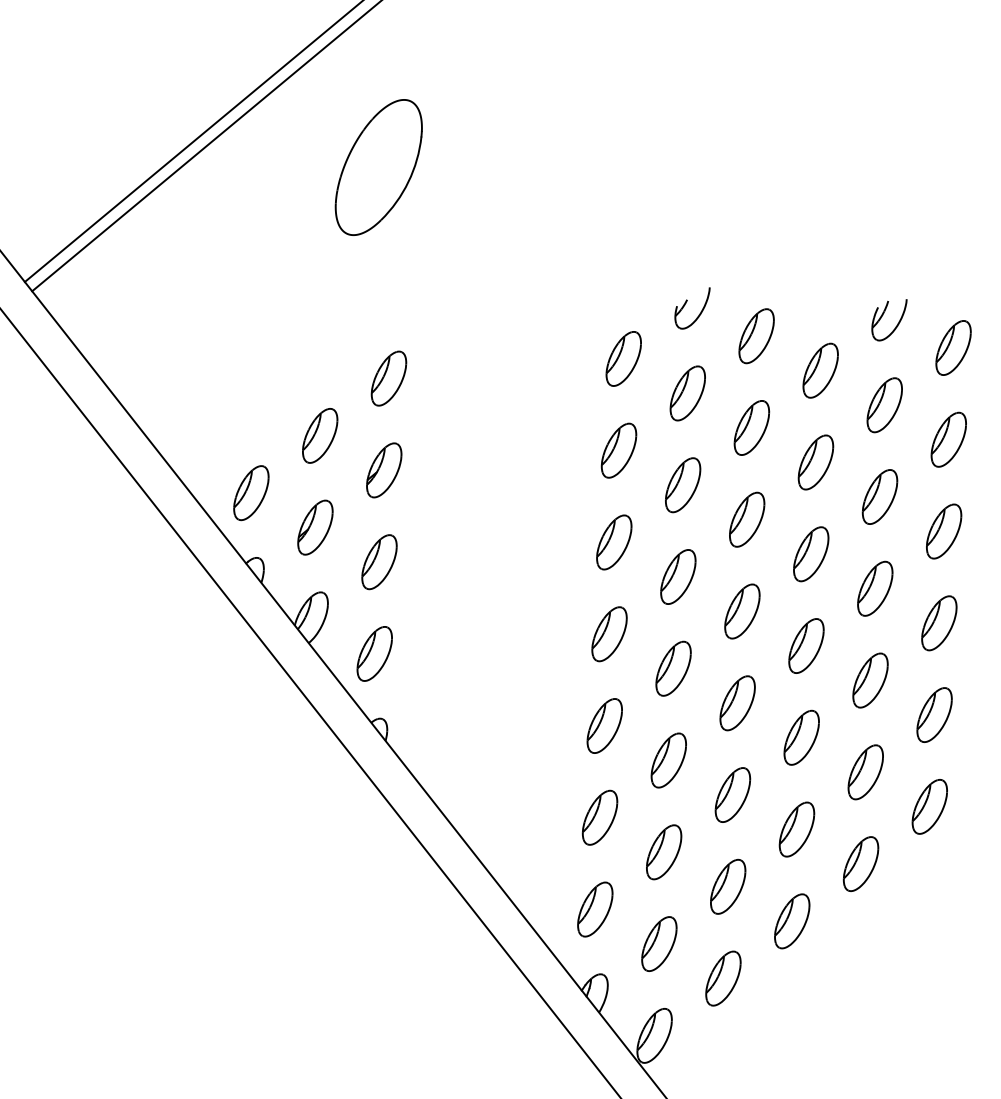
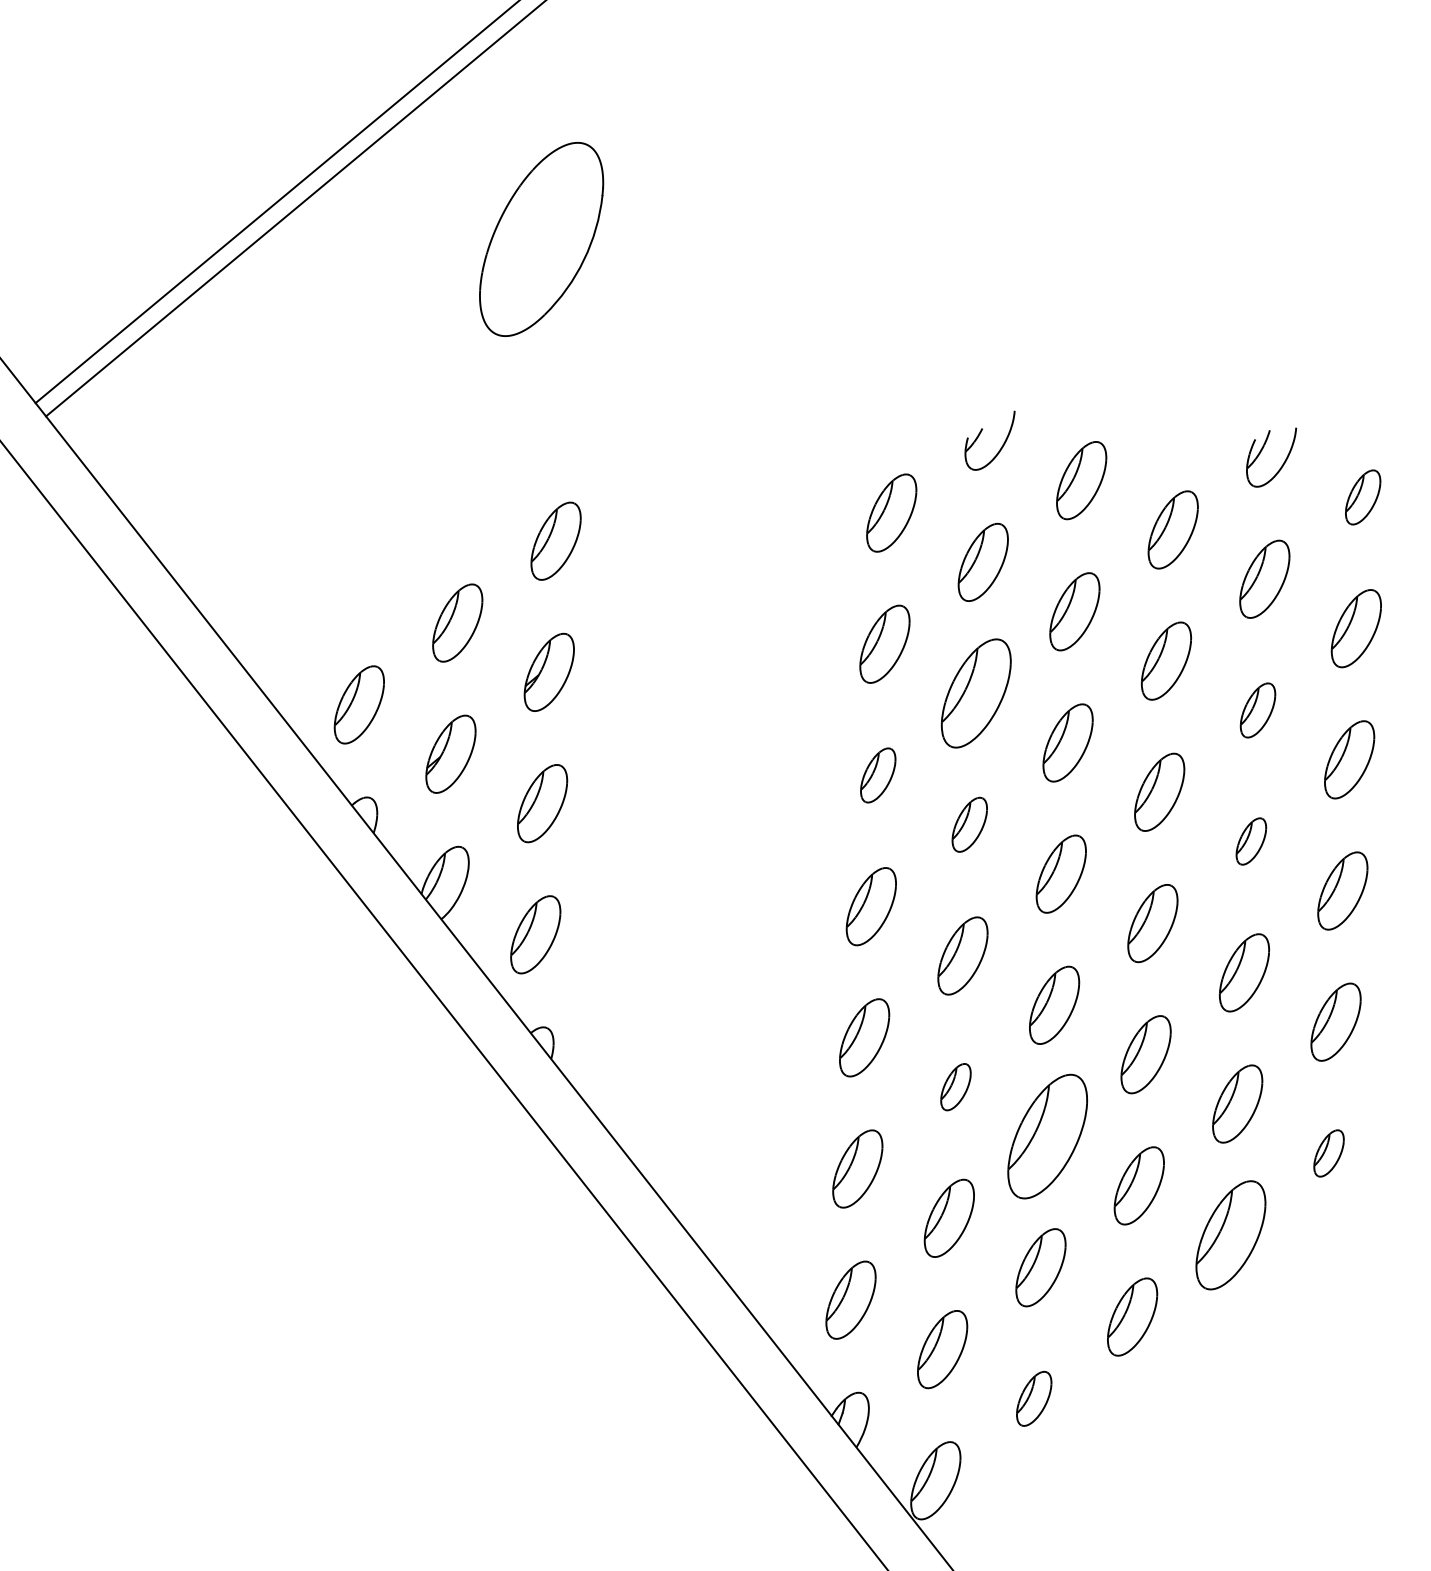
part: (953, 347) -> (1363, 496), size x0.7
part: (683, 485) -> (977, 694), size x1.4
part: (879, 496) -> (1257, 709), size x0.7
part: (614, 542) -> (878, 775), size x0.7
part: (678, 576) -> (969, 824), size x0.7
part: (875, 588) -> (1251, 841), size x0.6
part: (668, 760) -> (955, 1087), size x0.6
part: (732, 794) -> (1047, 1135), size x1.6
part: (929, 806) -> (1328, 1152), size x0.6
part: (860, 863) -> (1230, 1234), size x1.4
part: (723, 978) -> (1034, 1398), size x0.7

